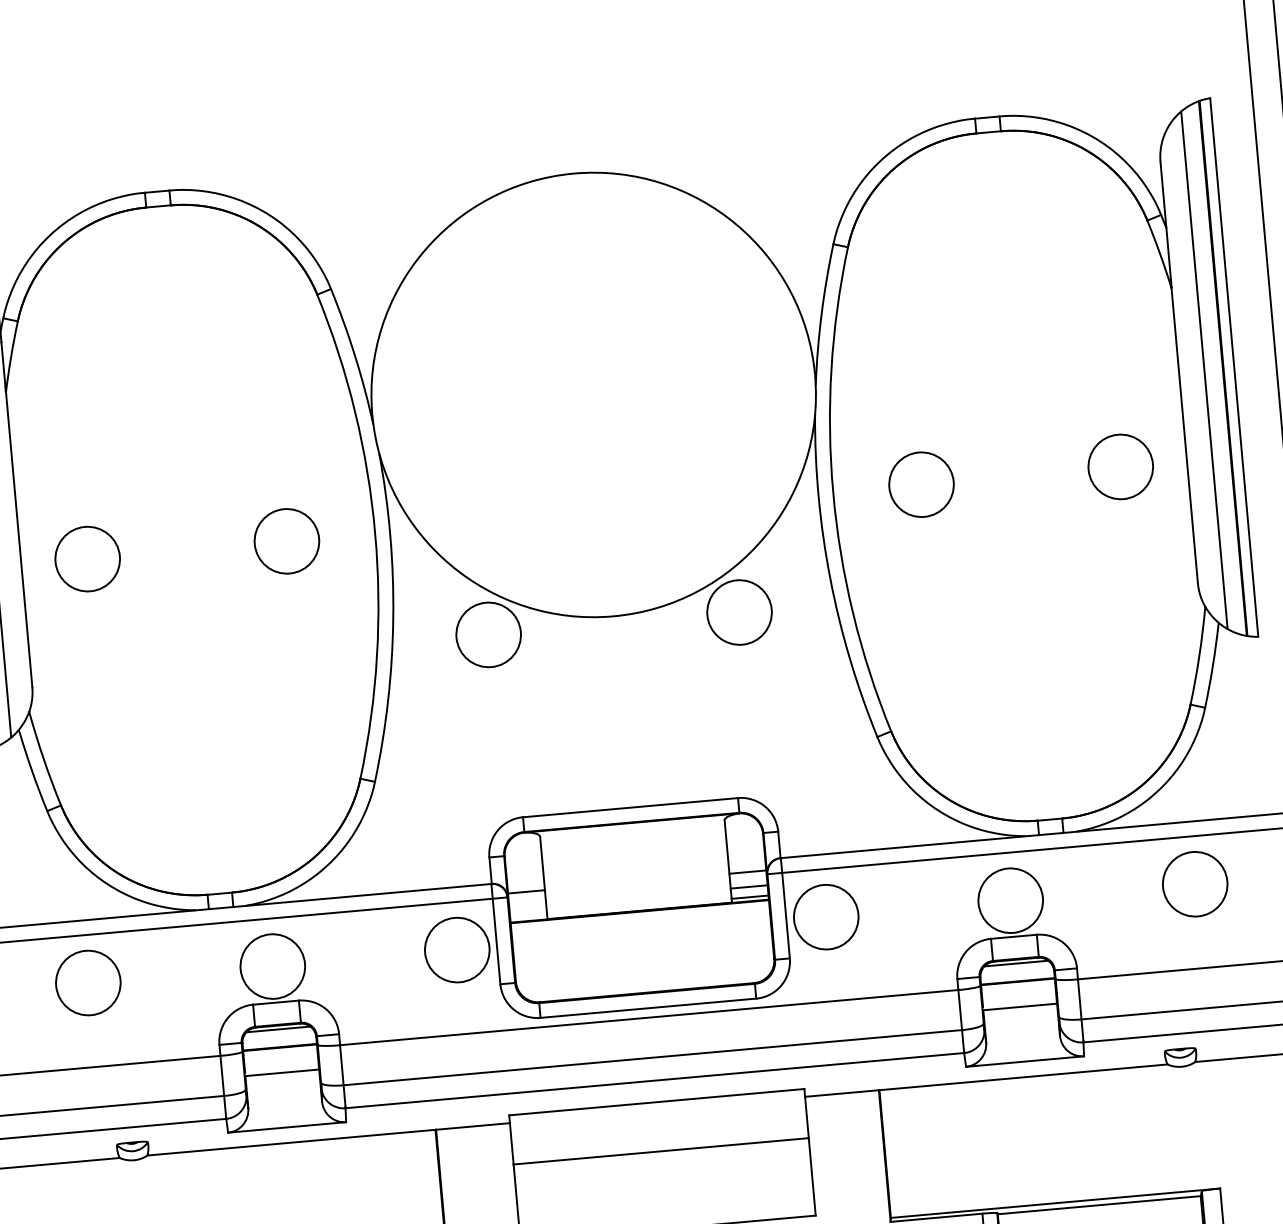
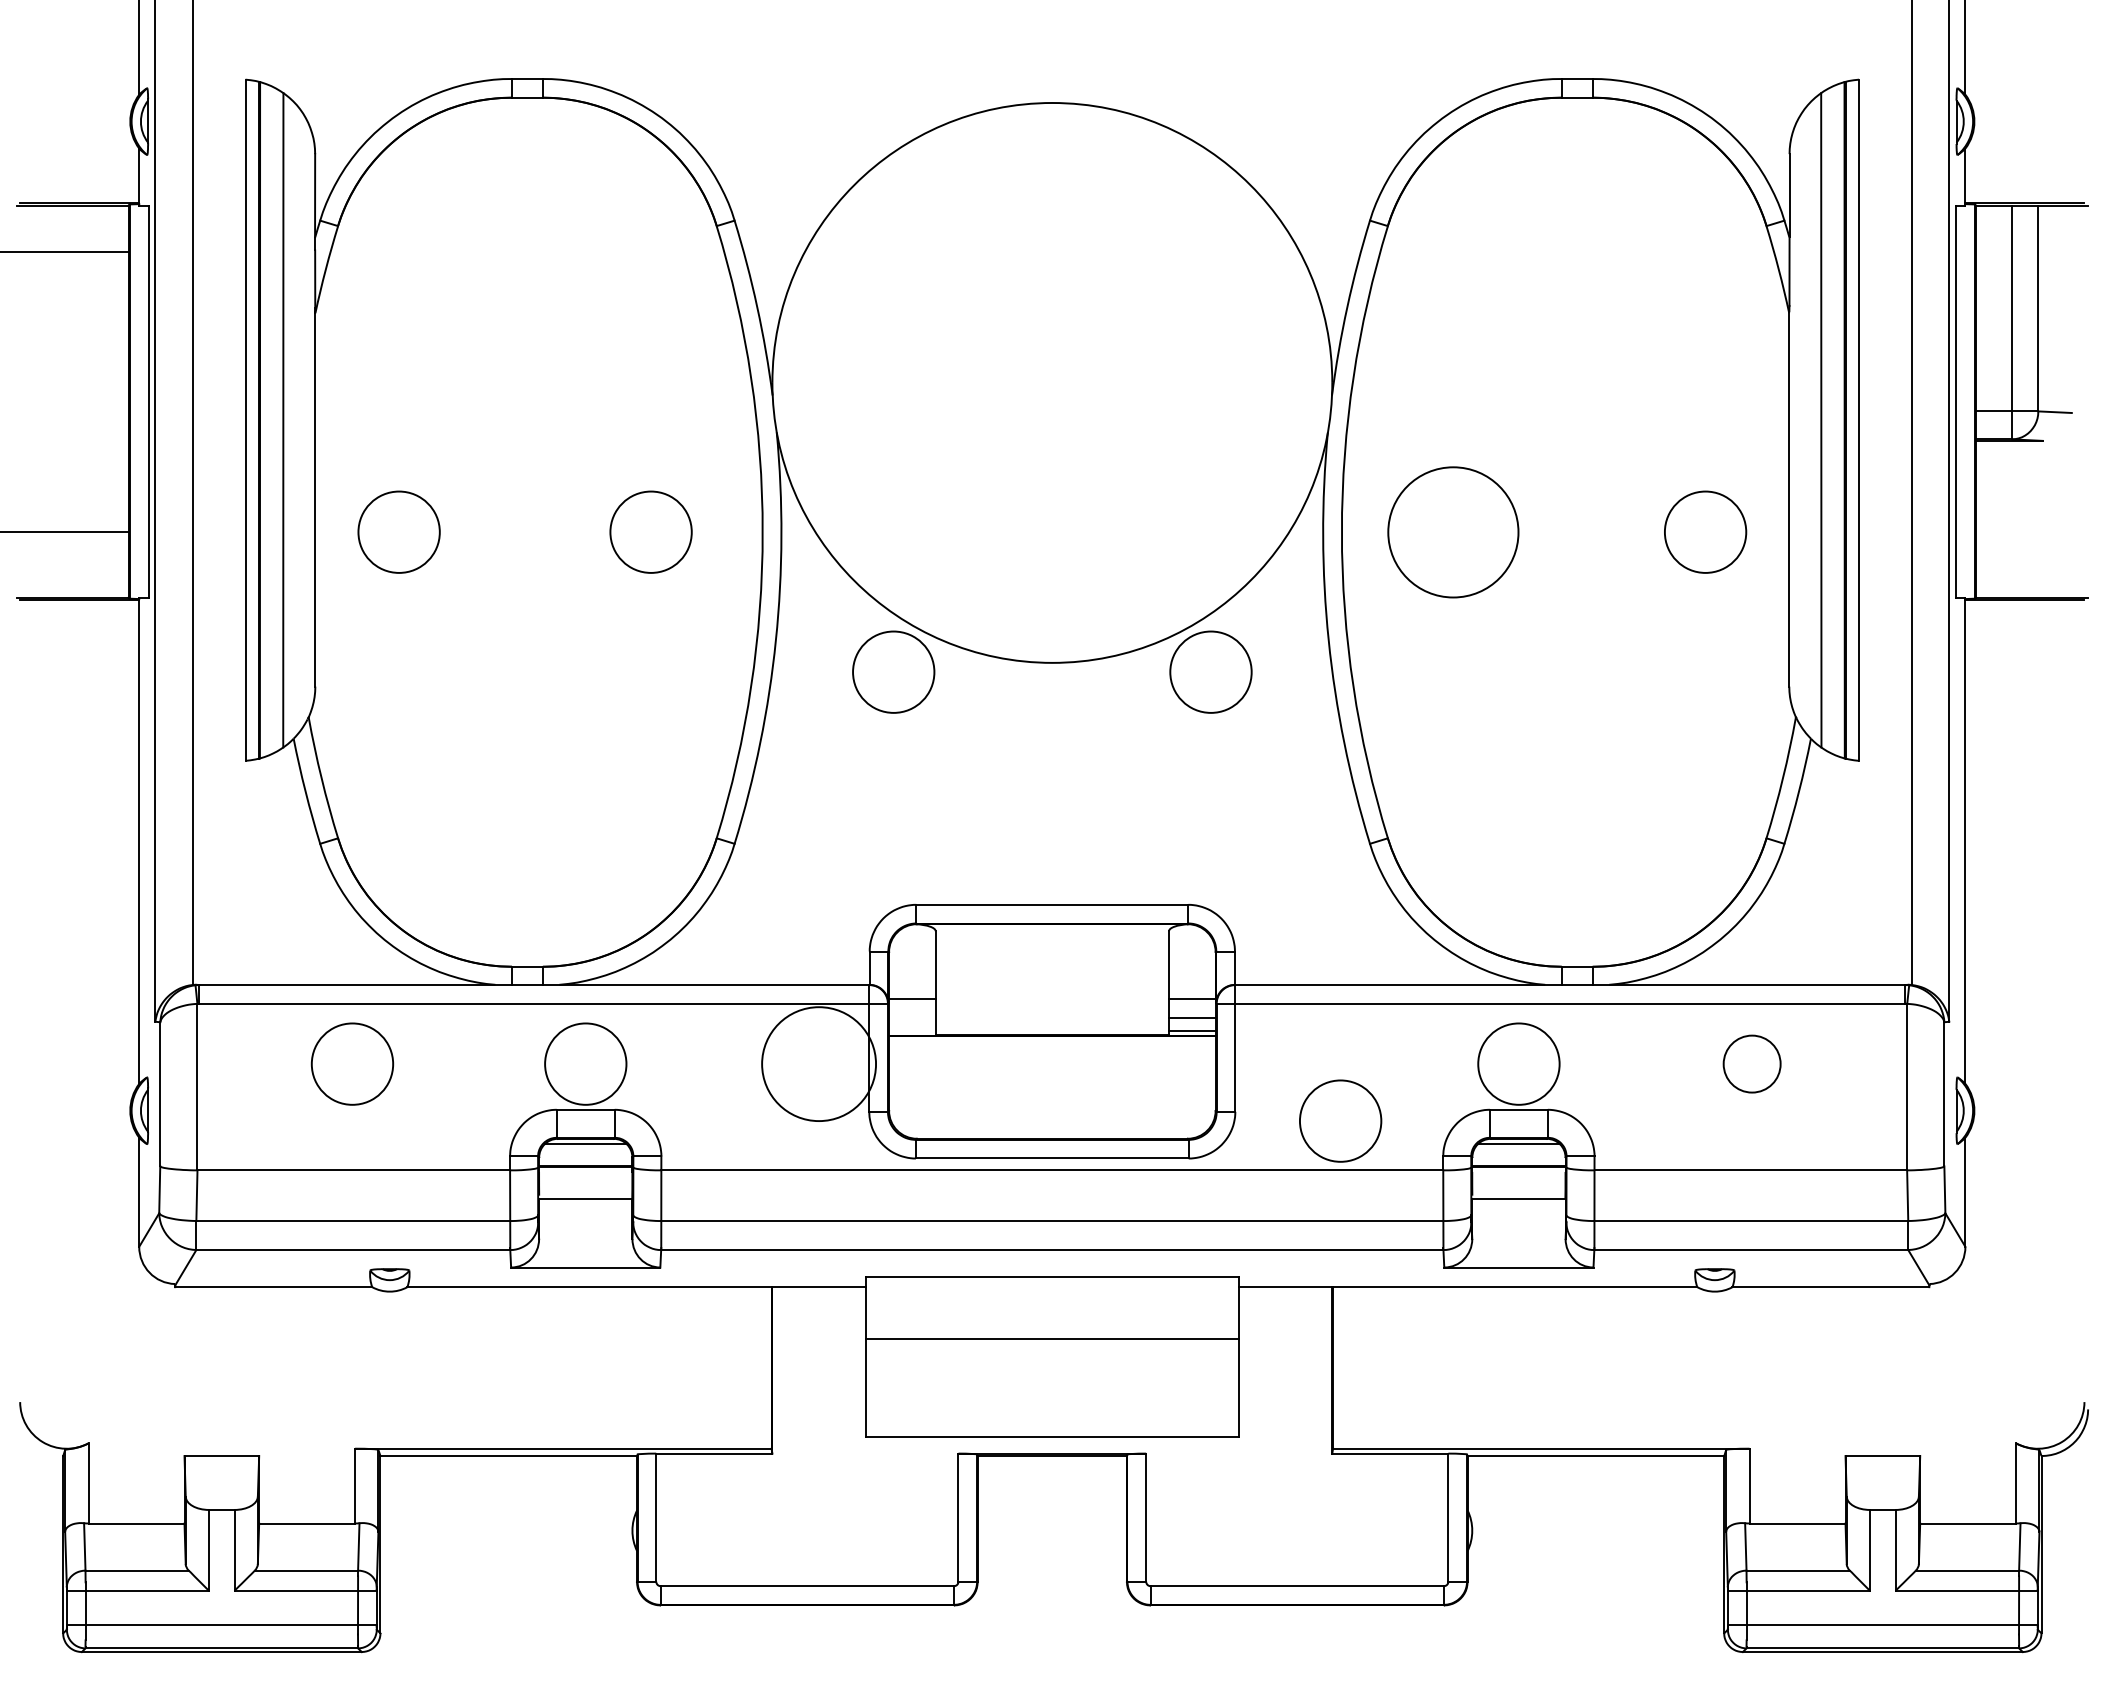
circle: (921, 484) -> (1453, 531), size x1.6
circle: (1194, 883) -> (1751, 1063), size x0.7
circle: (826, 916) -> (1340, 1120), moved
circle: (456, 949) -> (818, 1063), size x1.4

